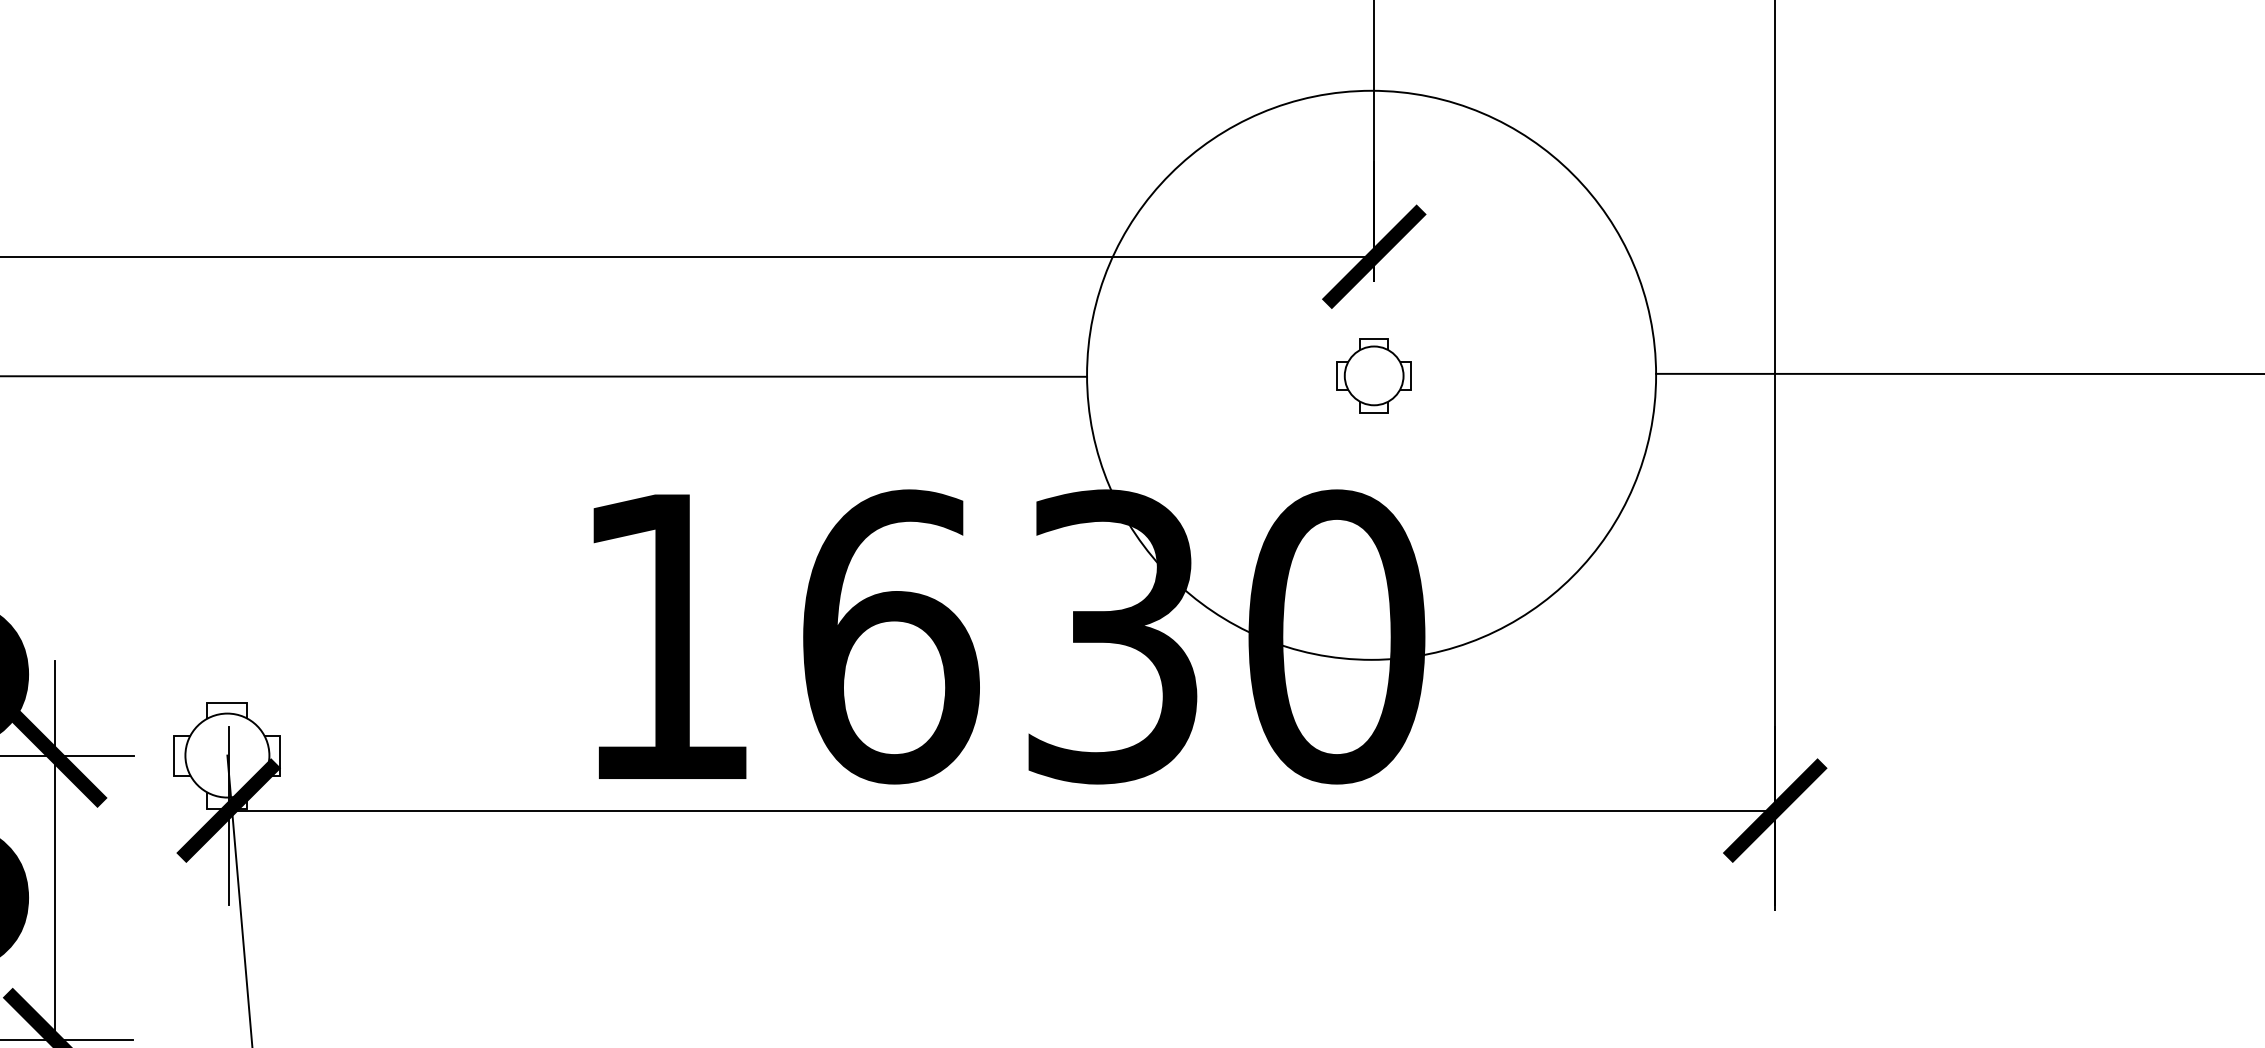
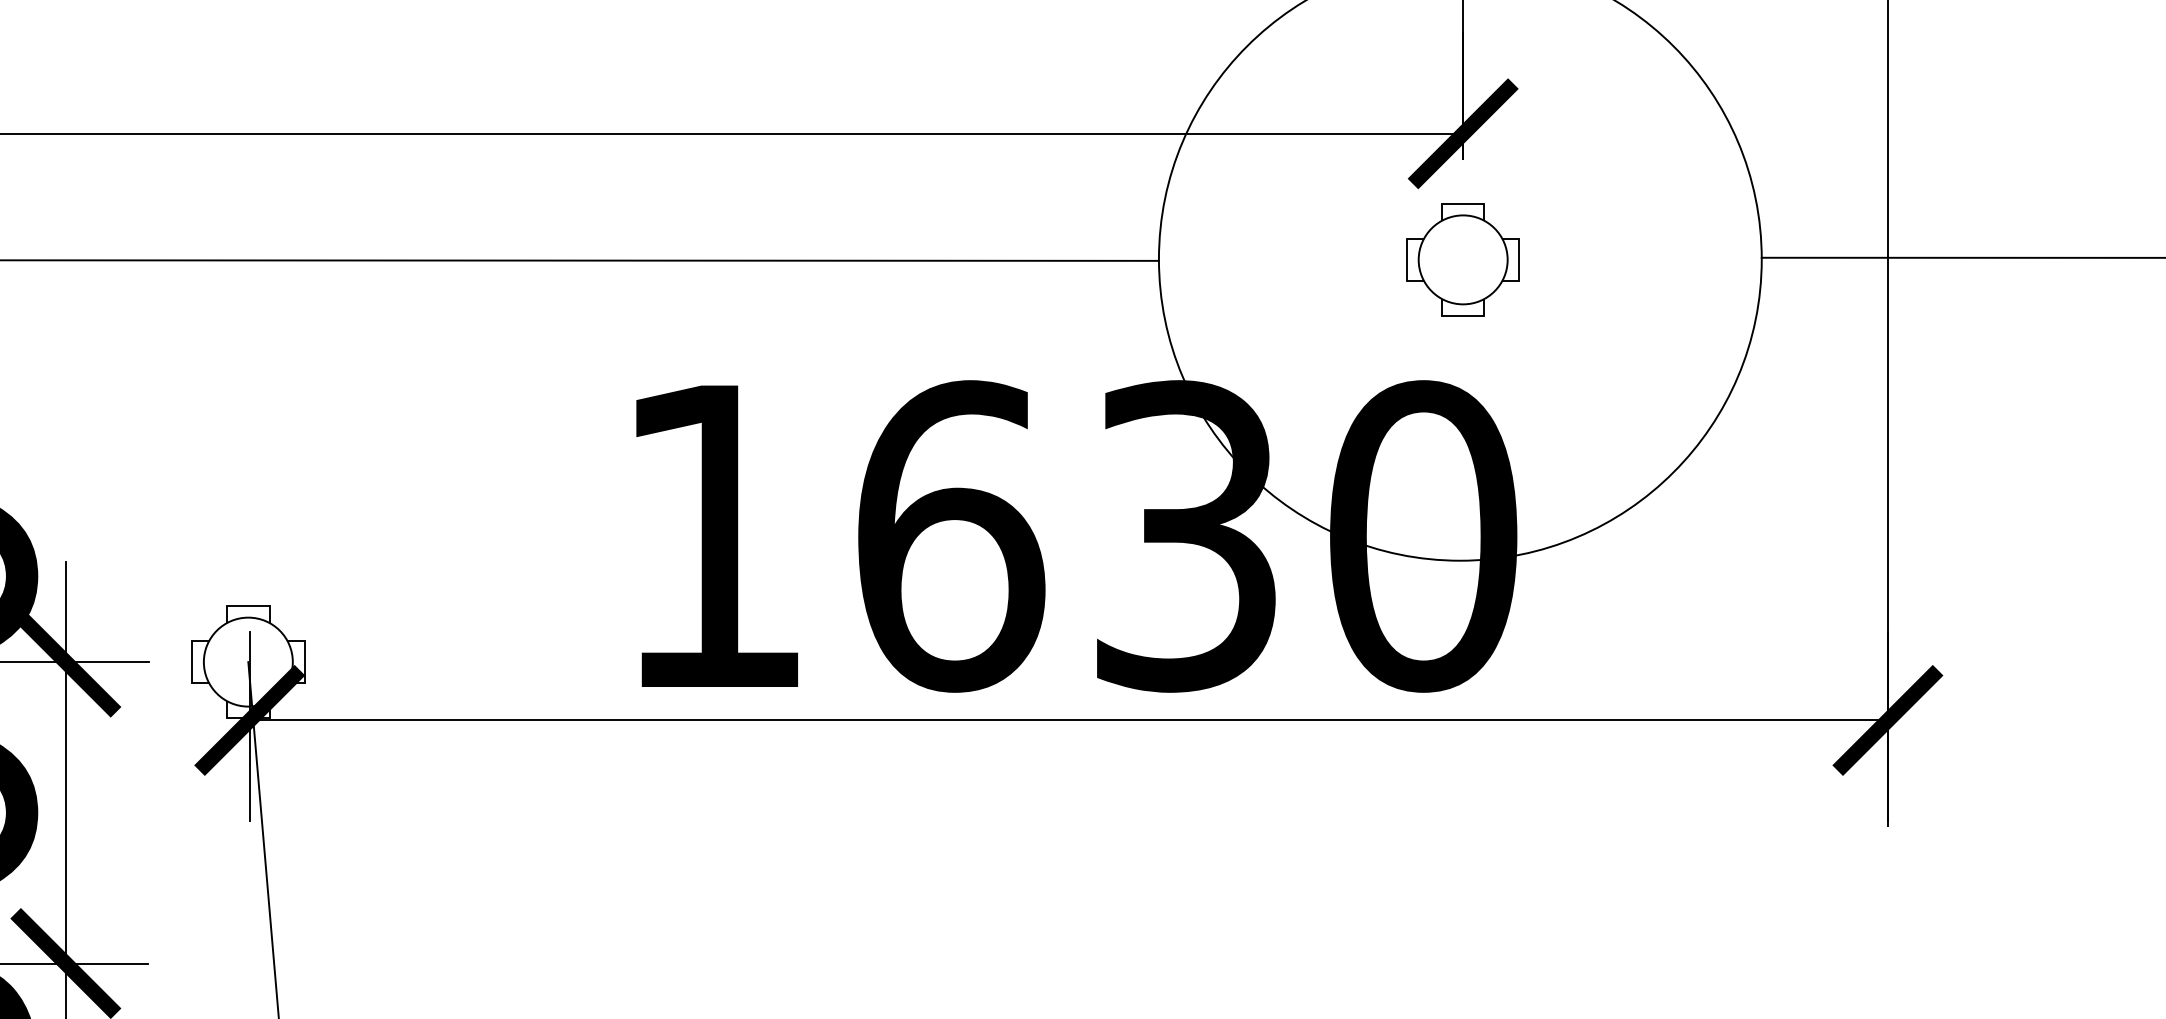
part: (1373, 375) -> (1462, 259), size x1.43

